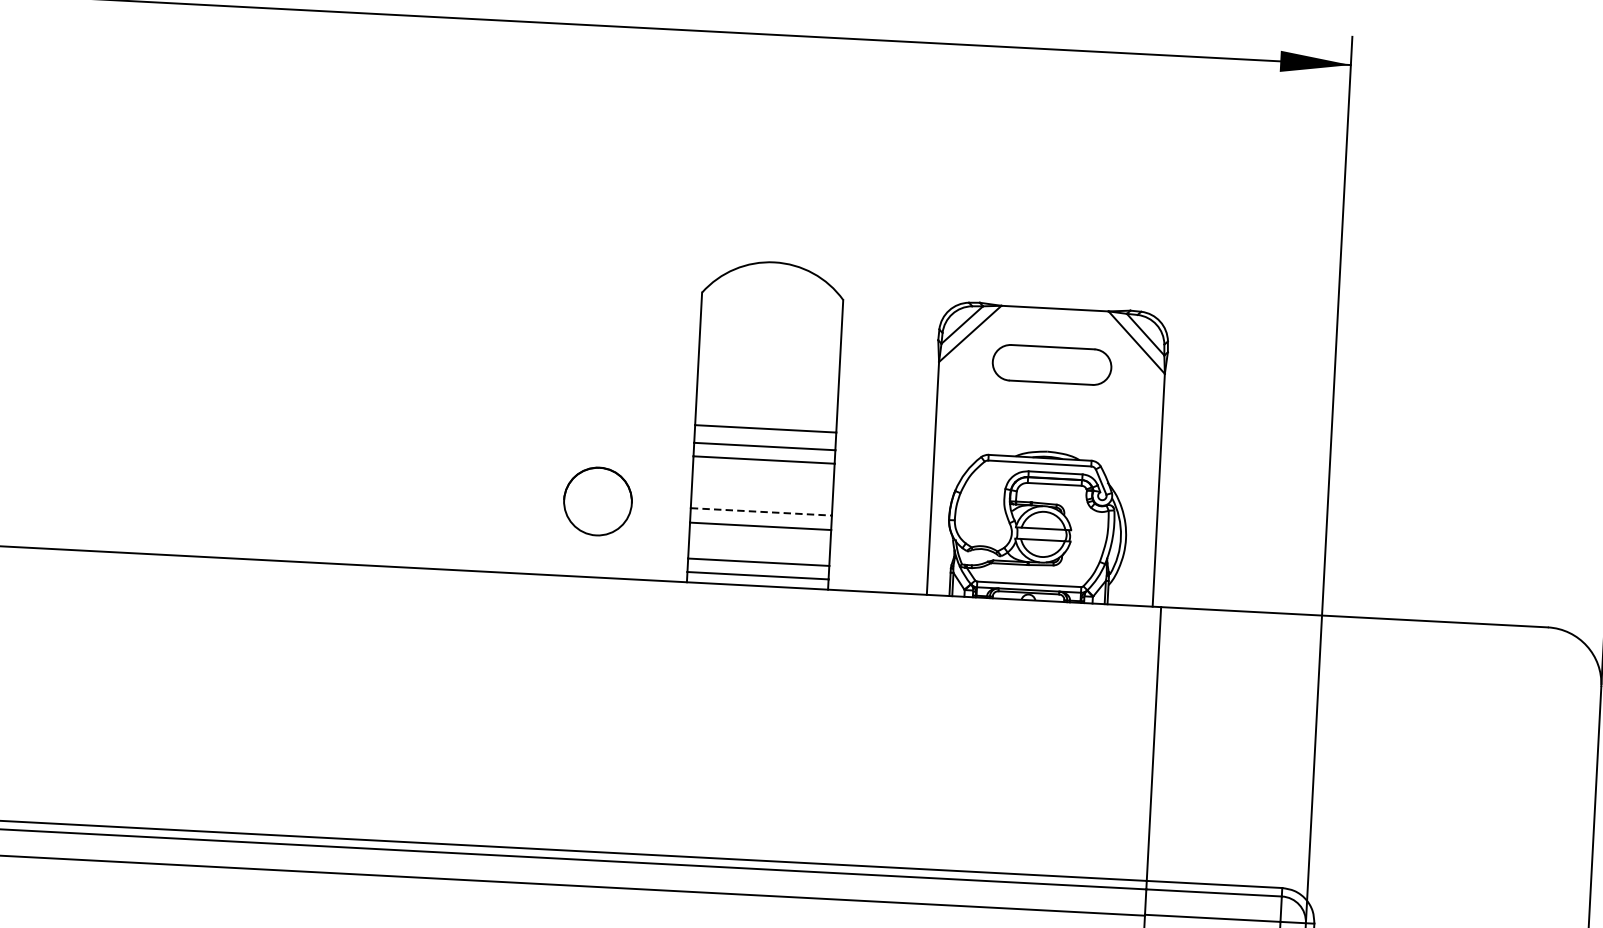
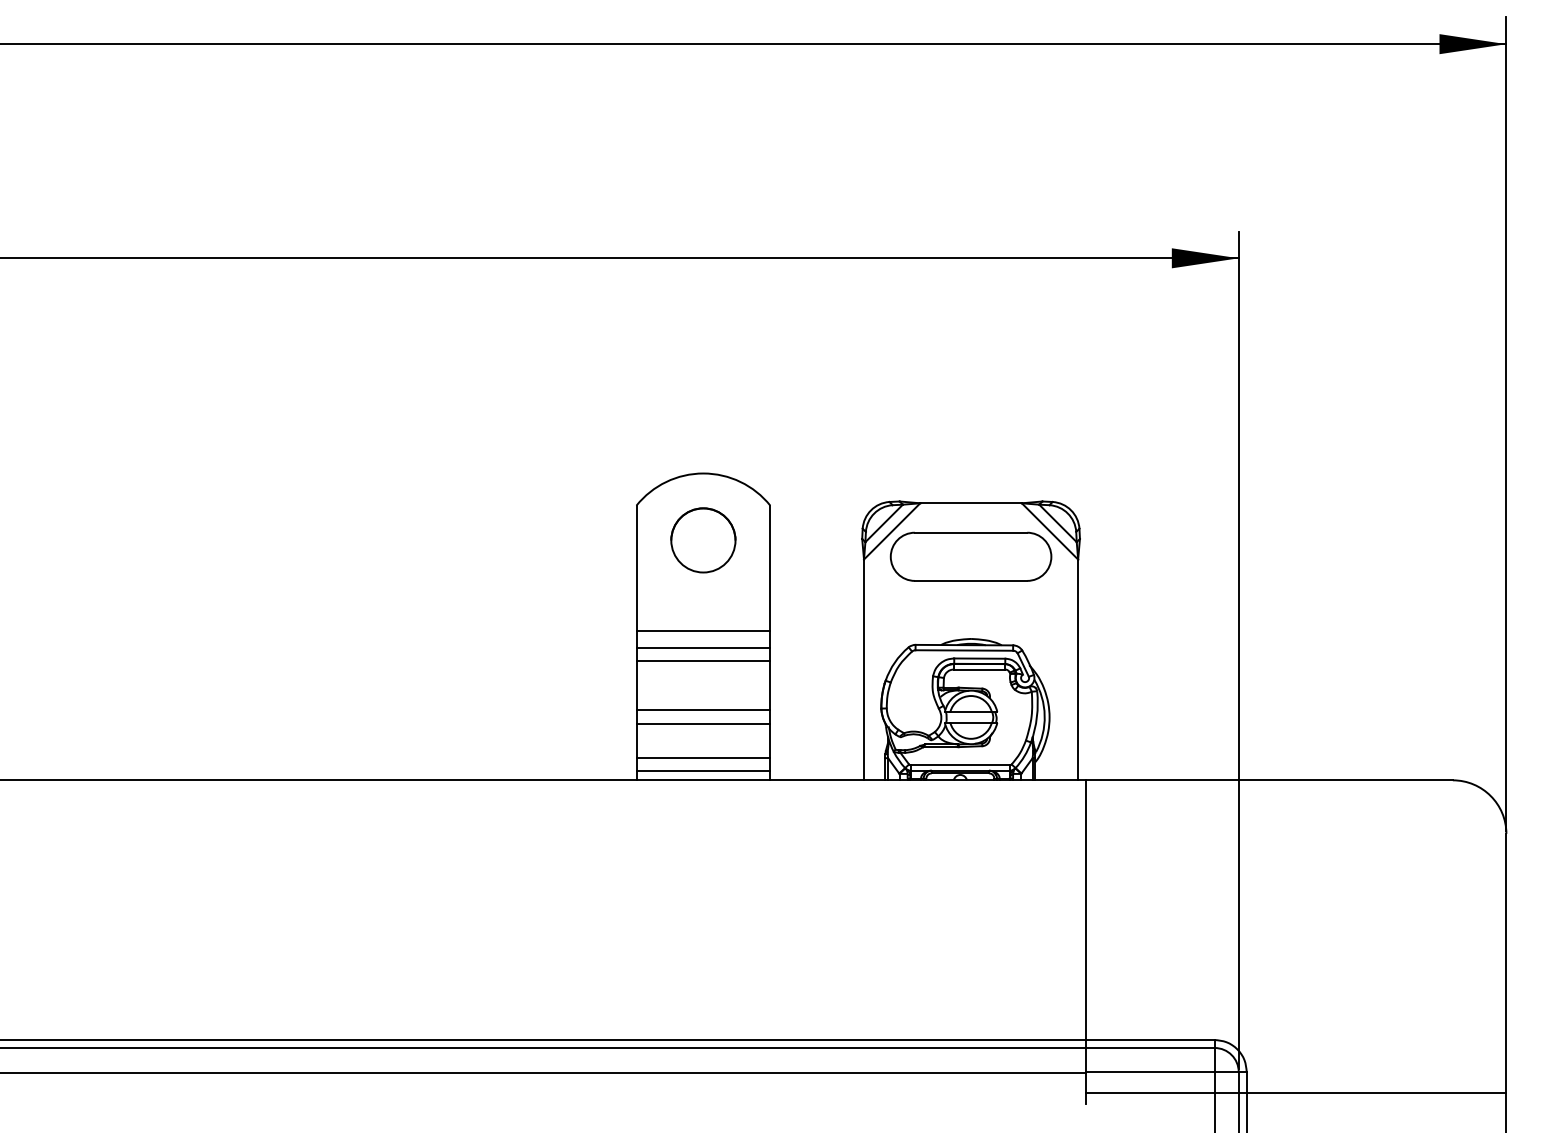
part: (1051, 364) -> (970, 556), size x1.43
circle: (598, 501) -> (703, 540), moved
line: (761, 512) -> (703, 710), dashed -> solid

